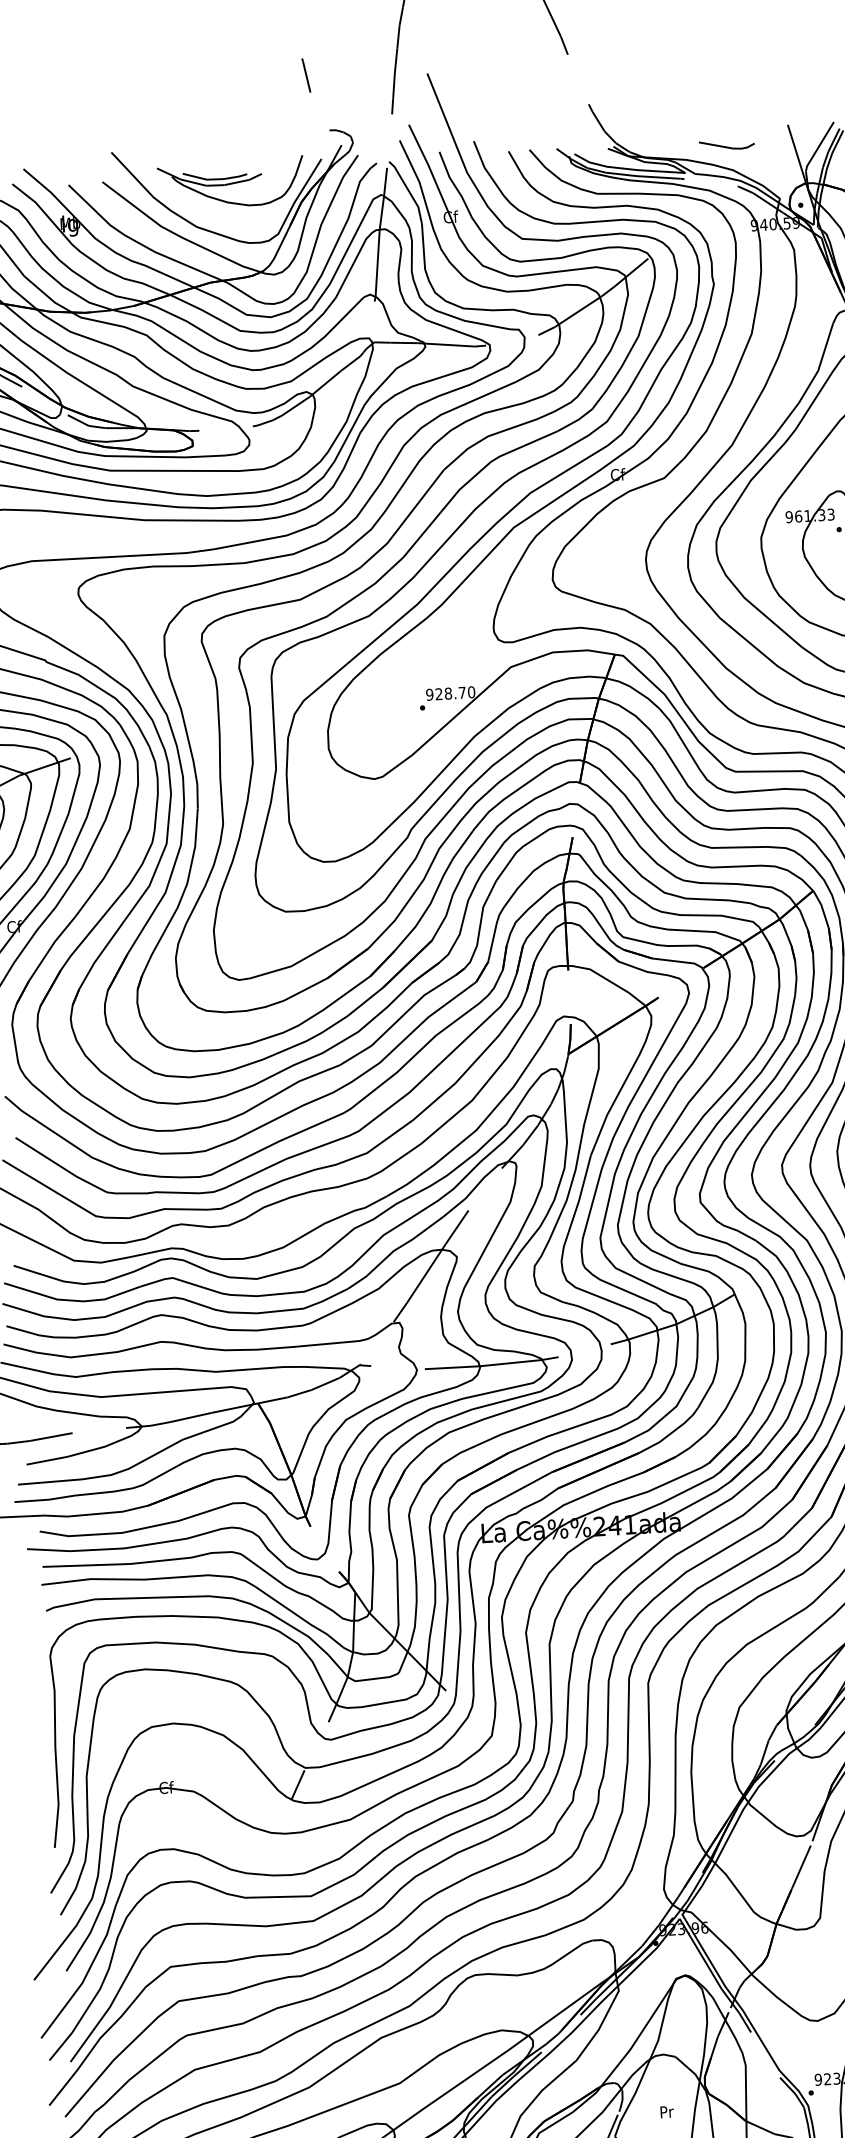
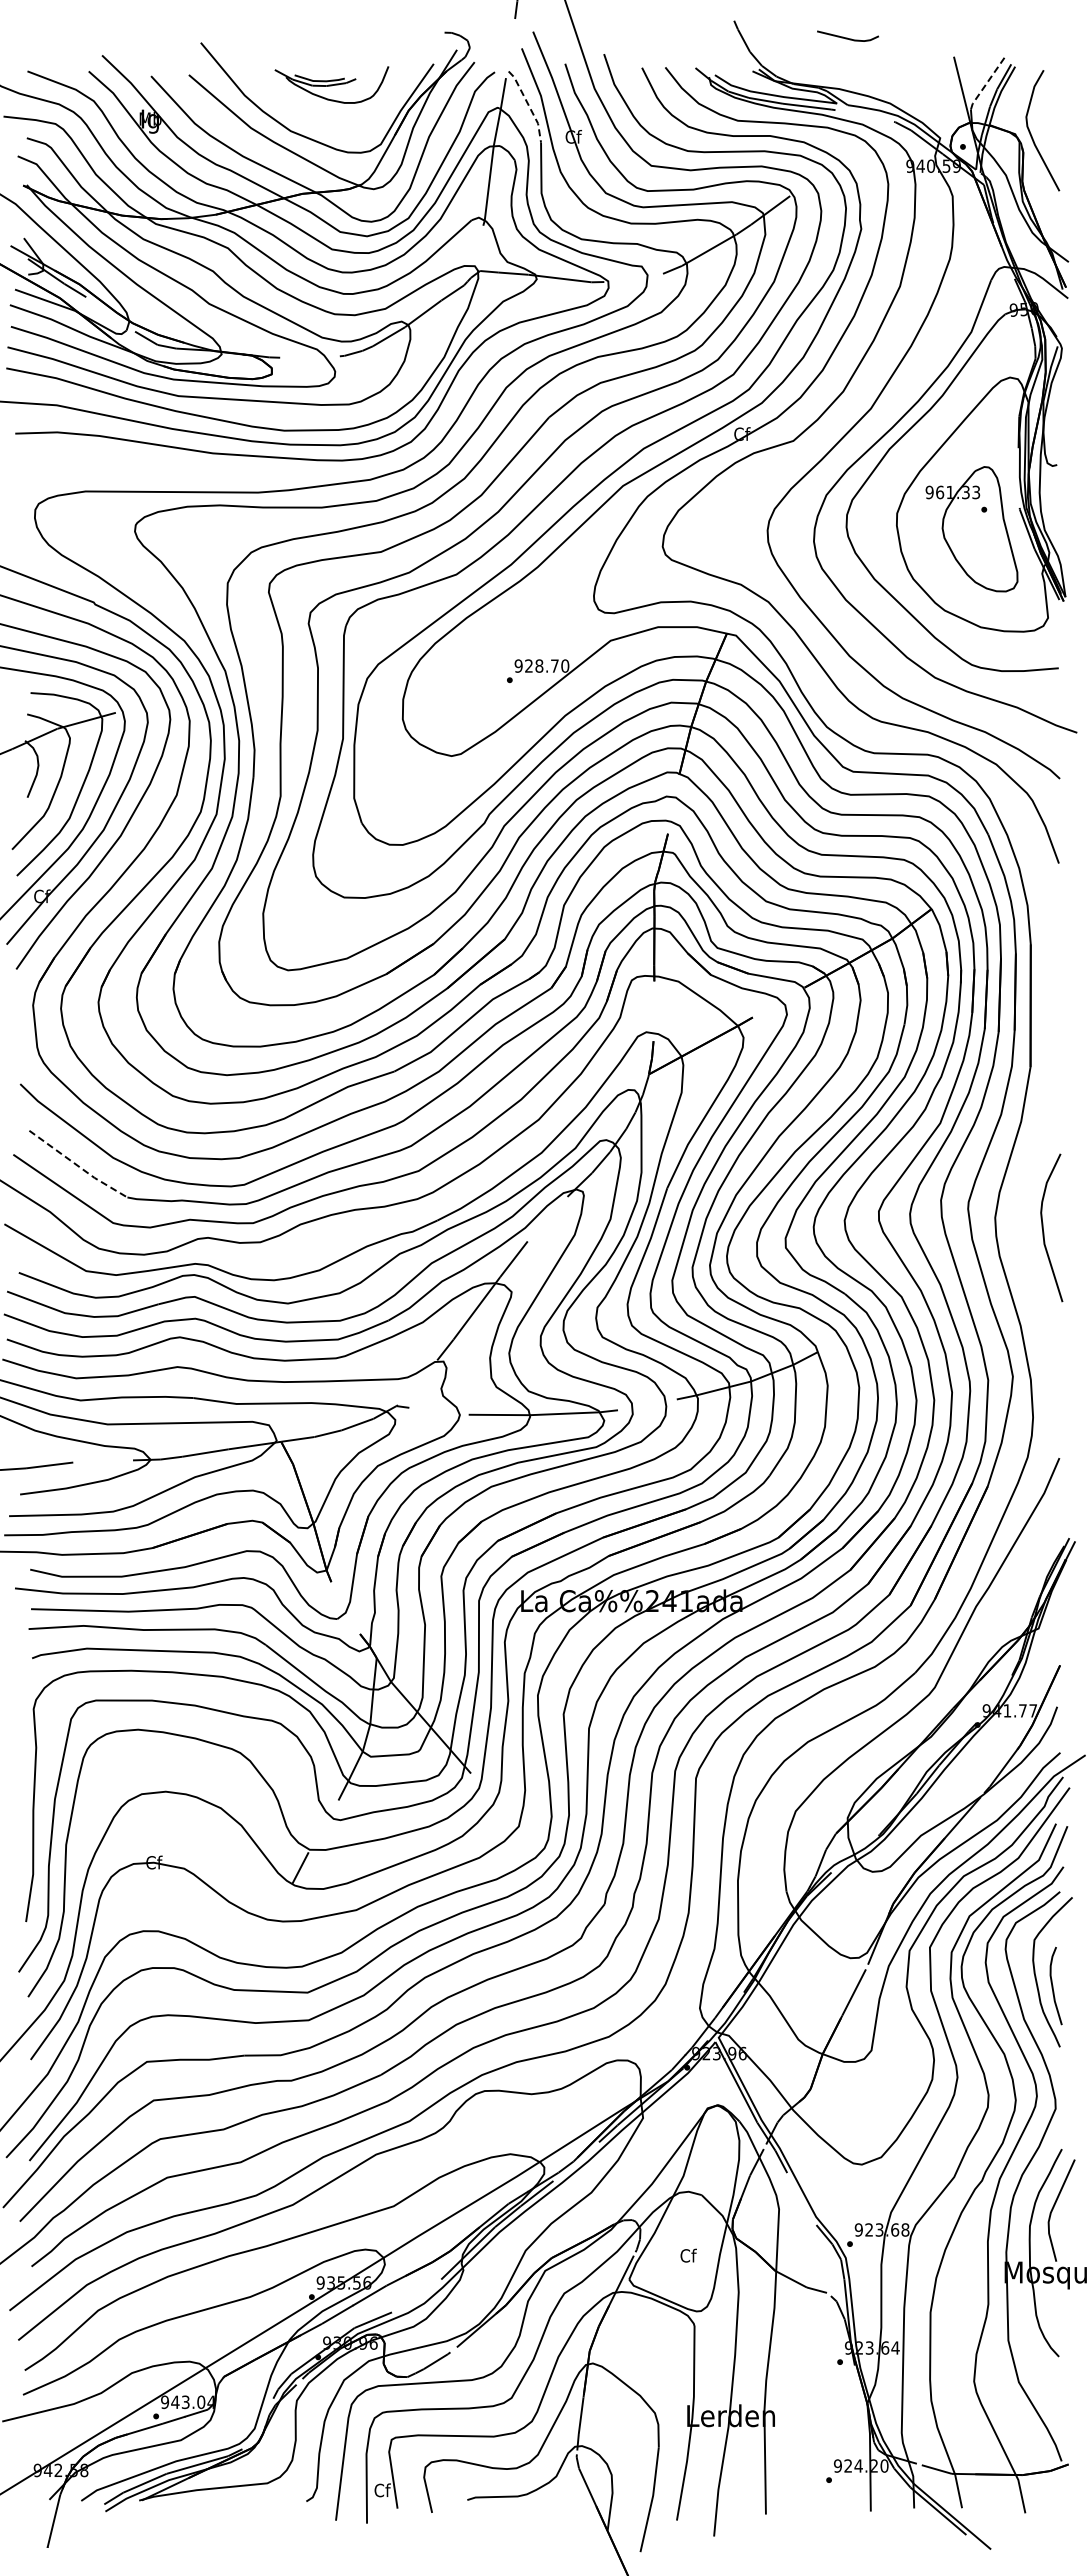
line: (726, 146) -> (847, 37), moved
line: (819, 146) -> (987, 82), solid -> dashed
part: (230, 182) -> (331, 84), size x0.7
line: (408, 191) -> (528, 105), solid -> dashed
line: (61, 1167) -> (78, 1166), solid -> dashed
text: (666, 2111) -> (688, 2255), Pr -> Cf

